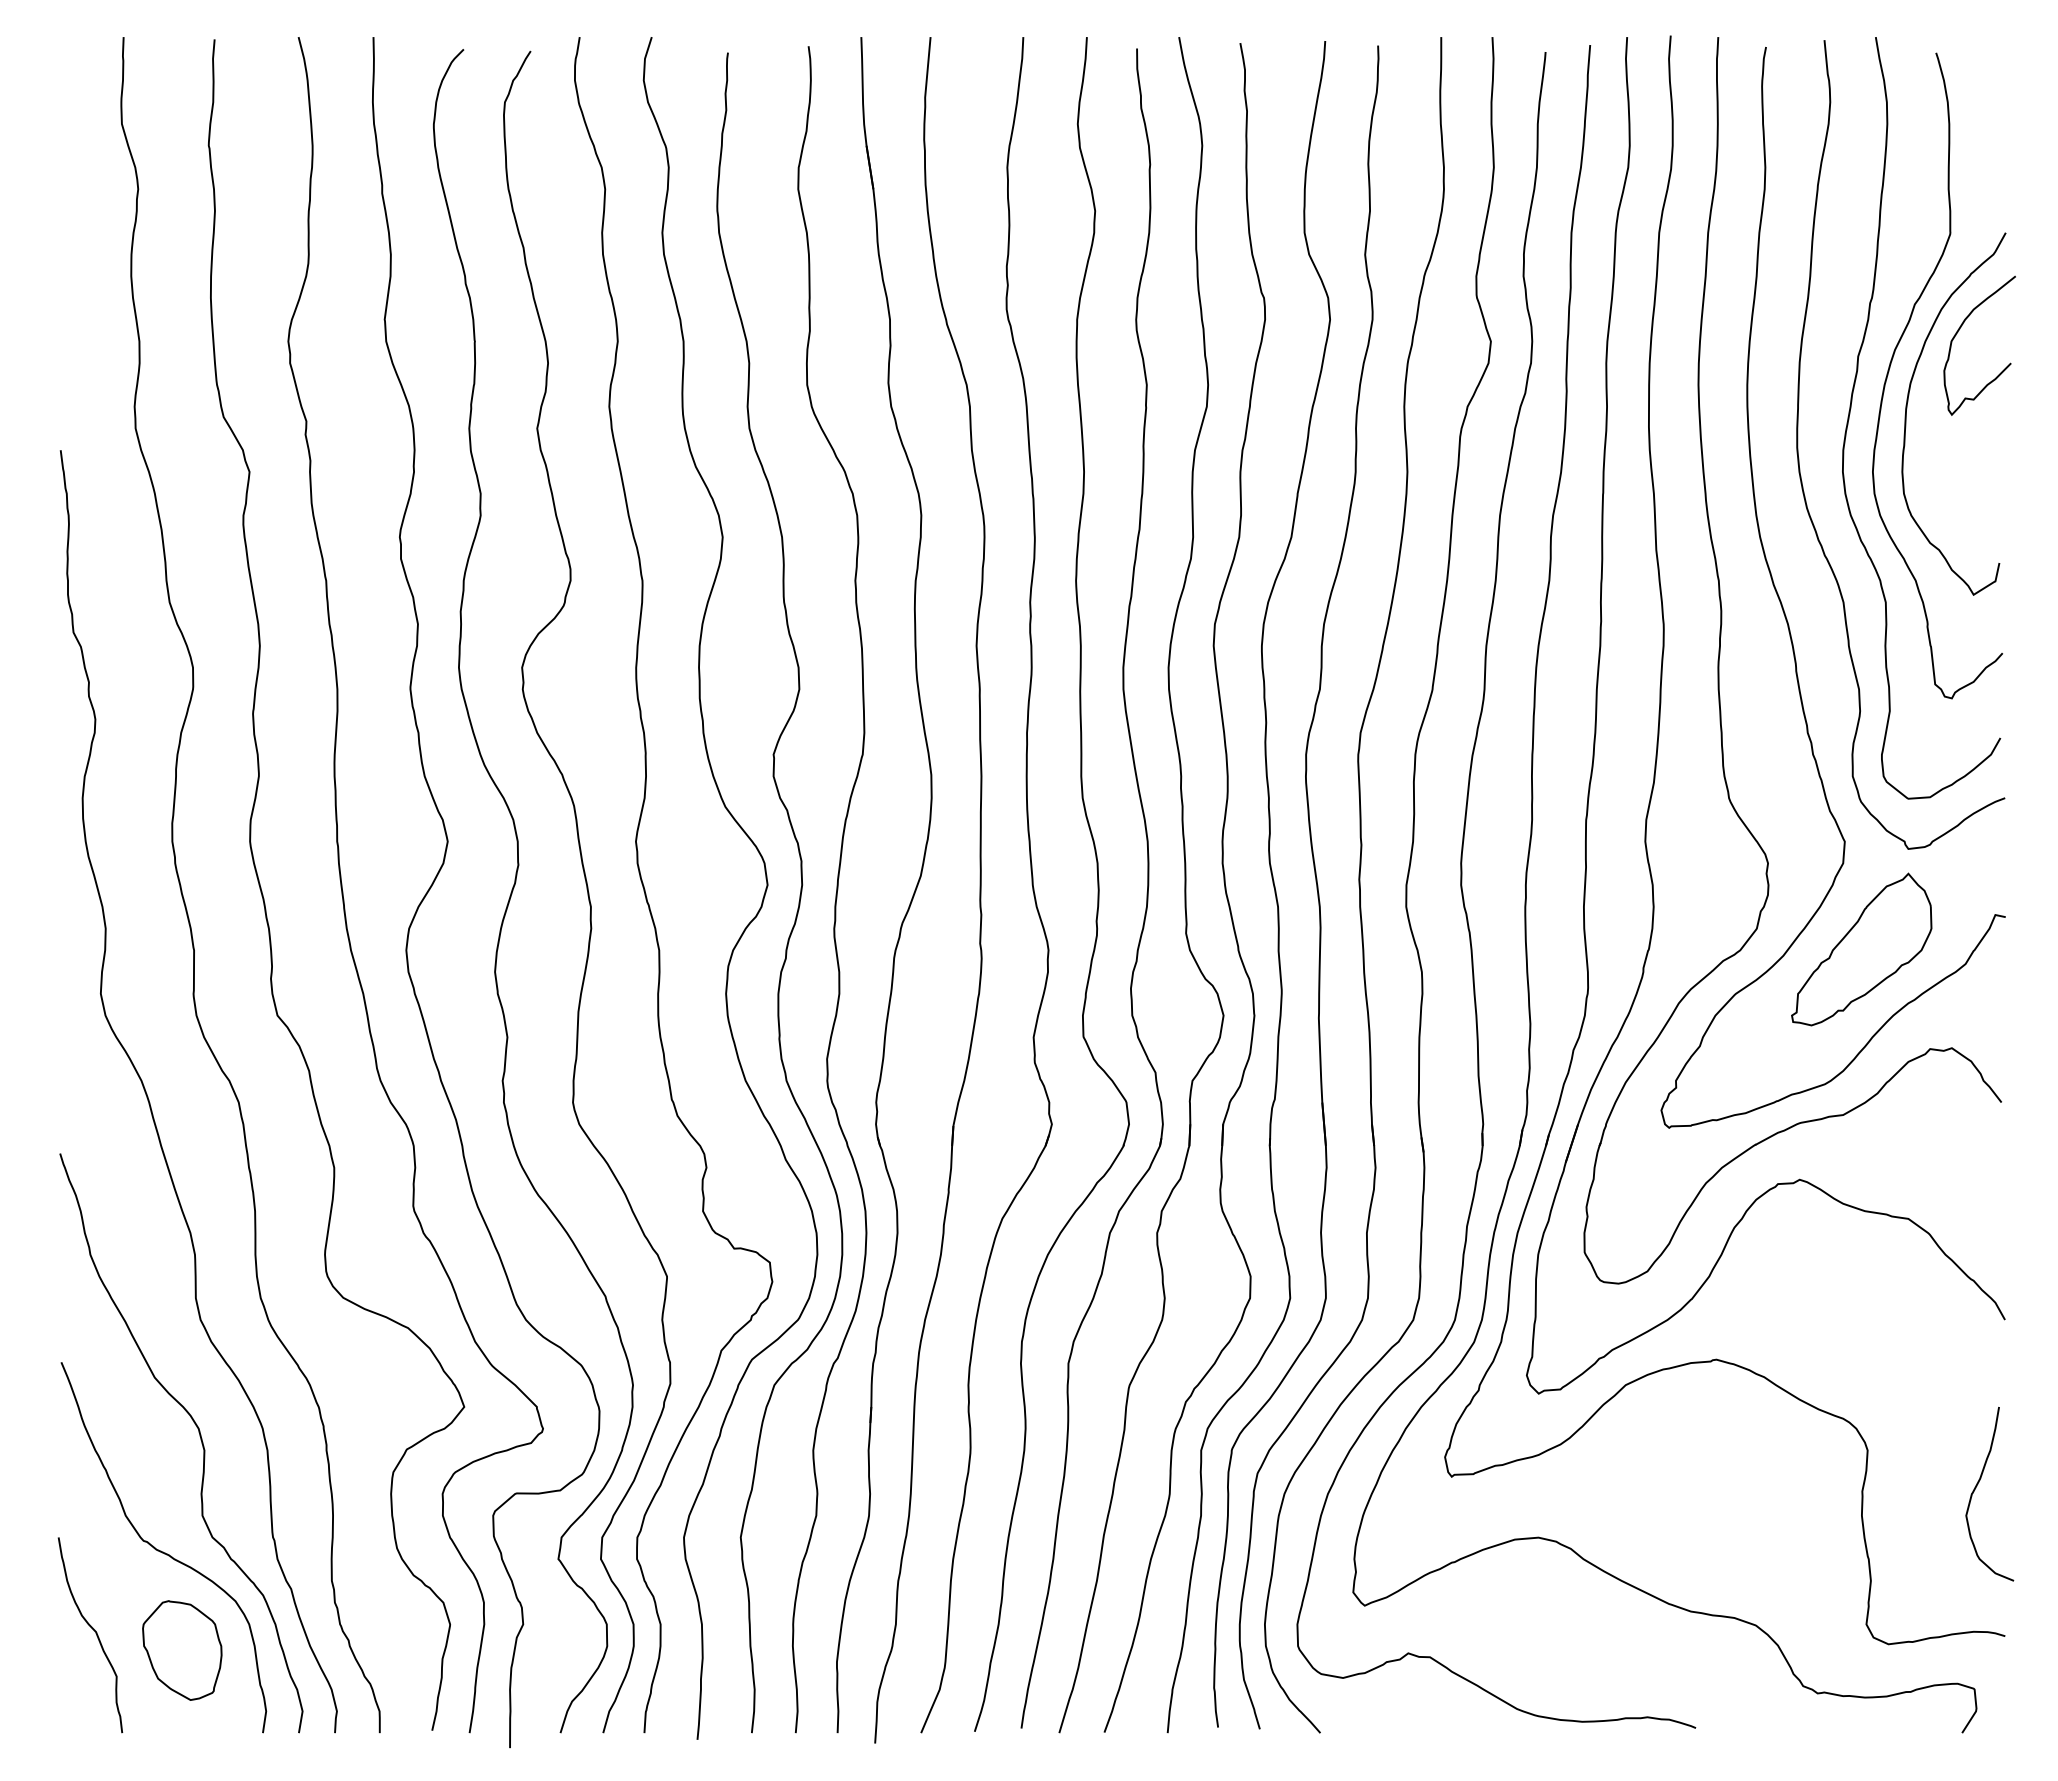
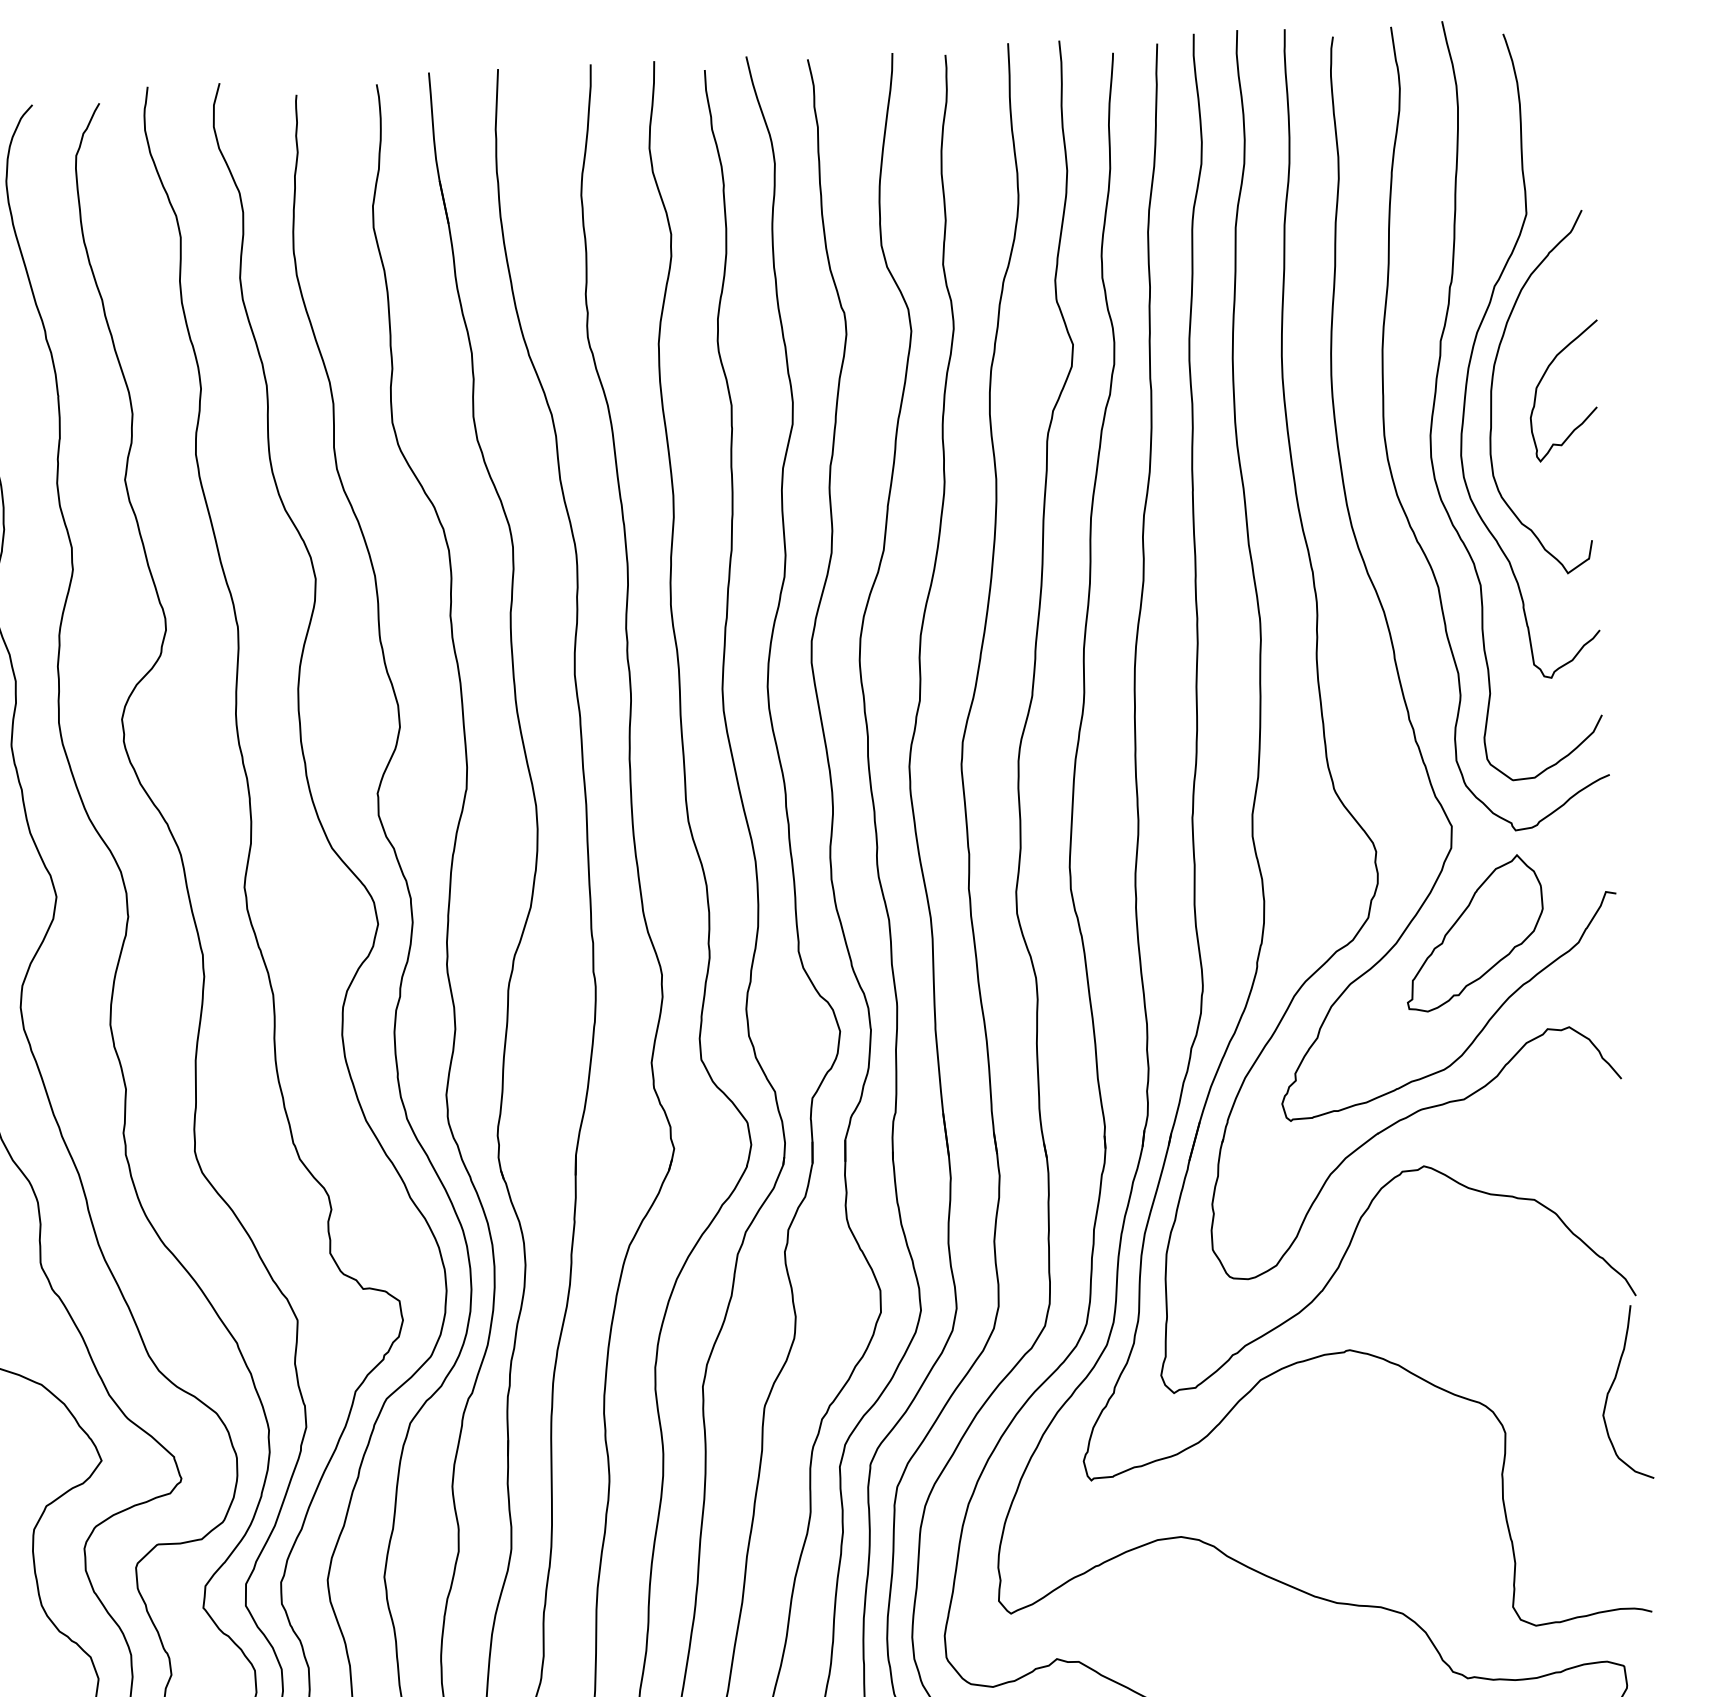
curve: (1958, 332) -> (1542, 378), moved
curve: (1976, 1488) -> (1612, 1387), moved

